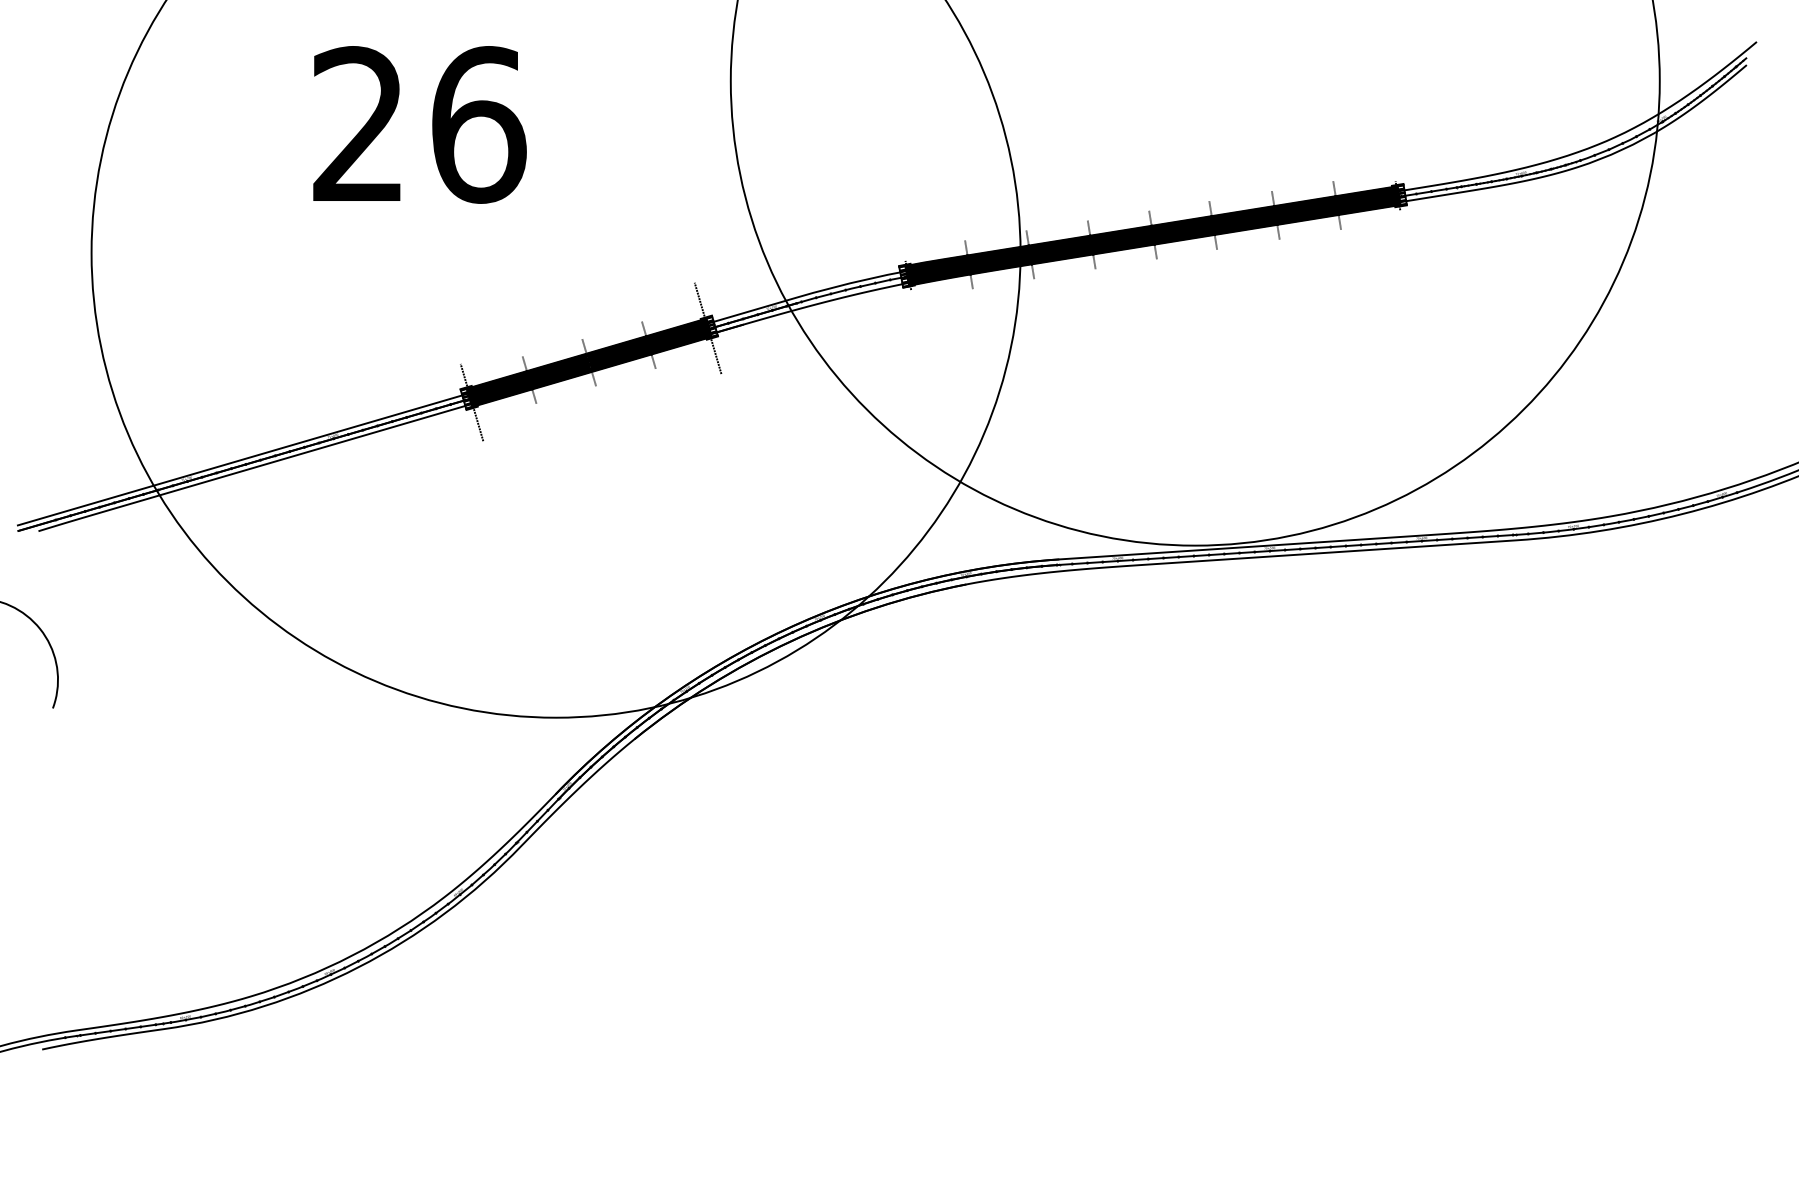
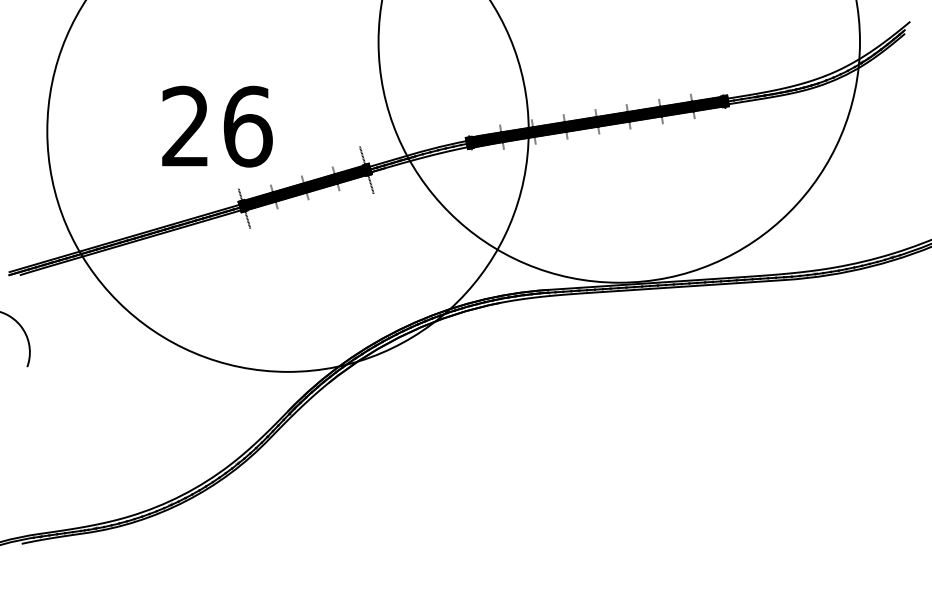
text: (419, 124) -> (217, 126), moved

